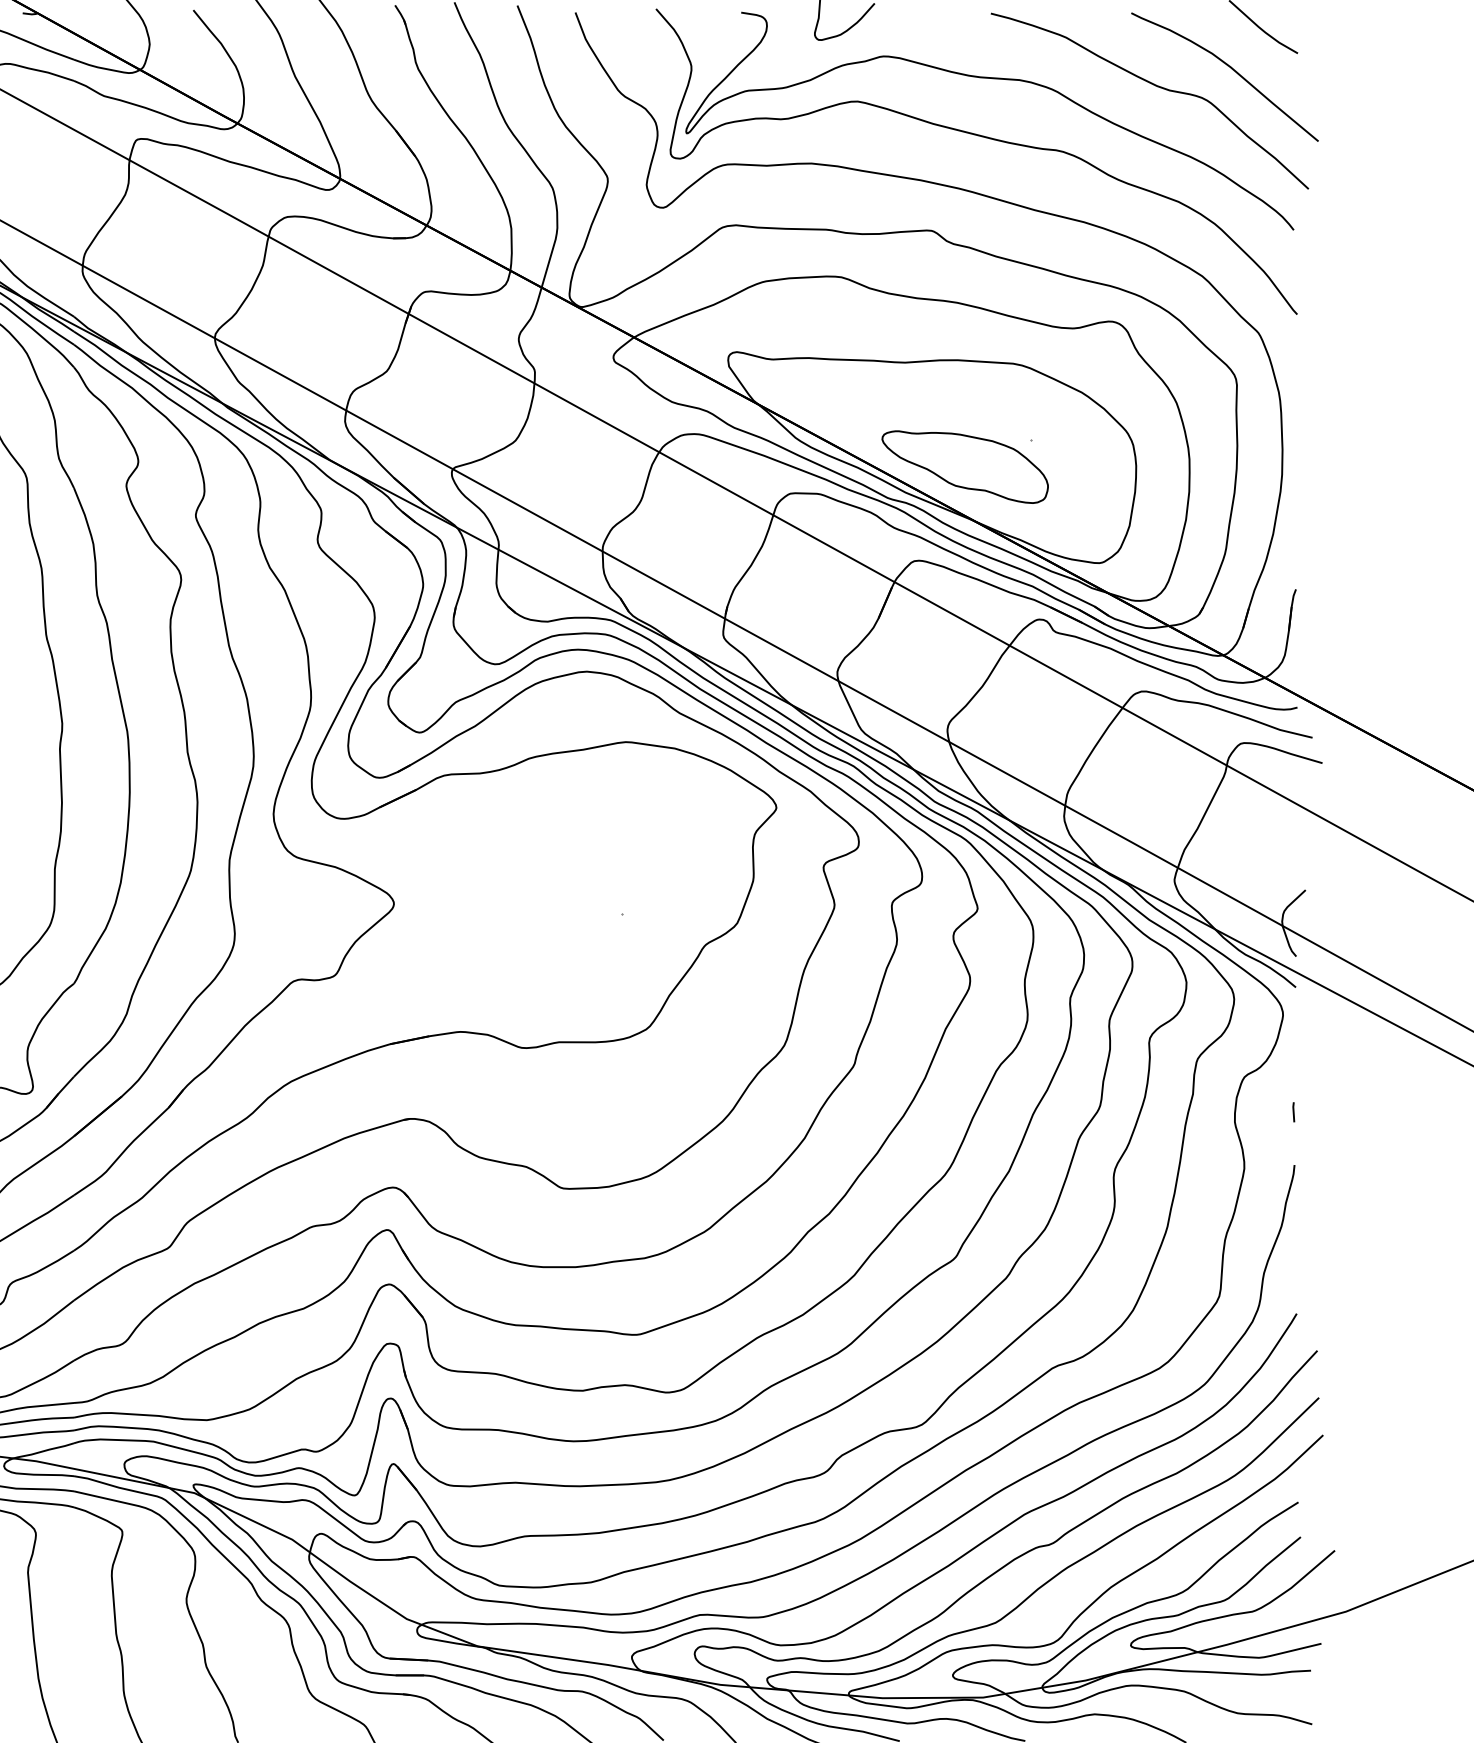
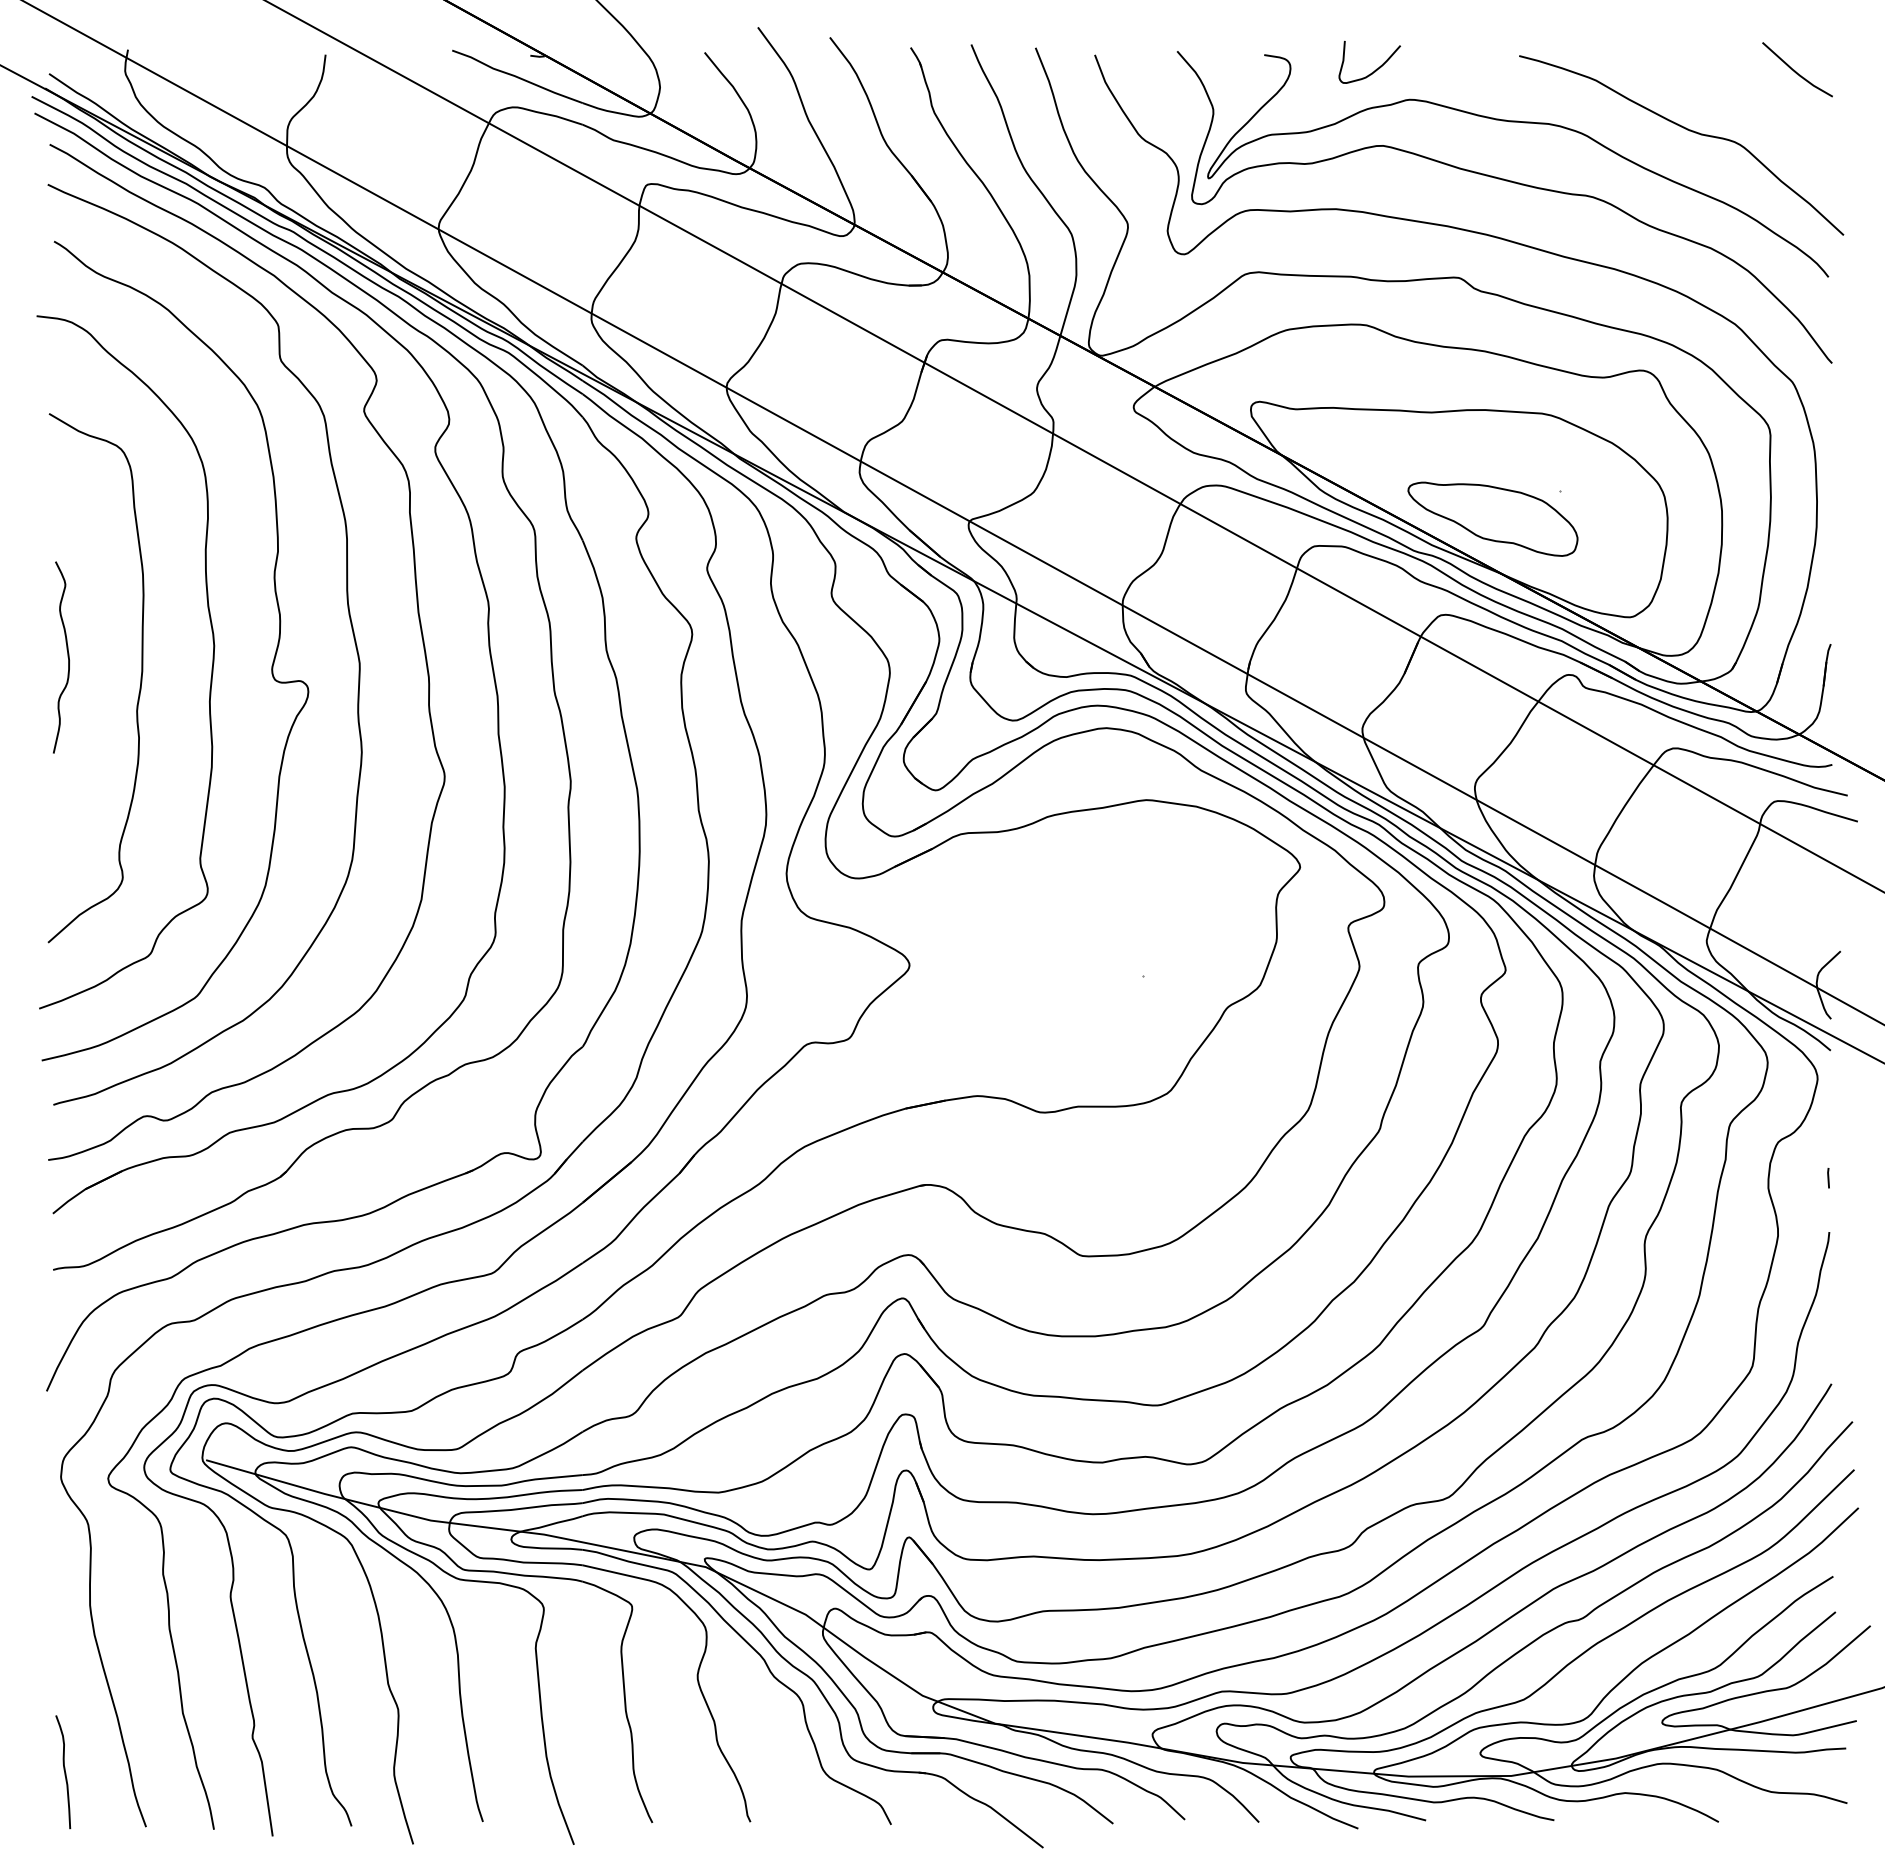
curve: (1232, 69) -> (1765, 113), removed

